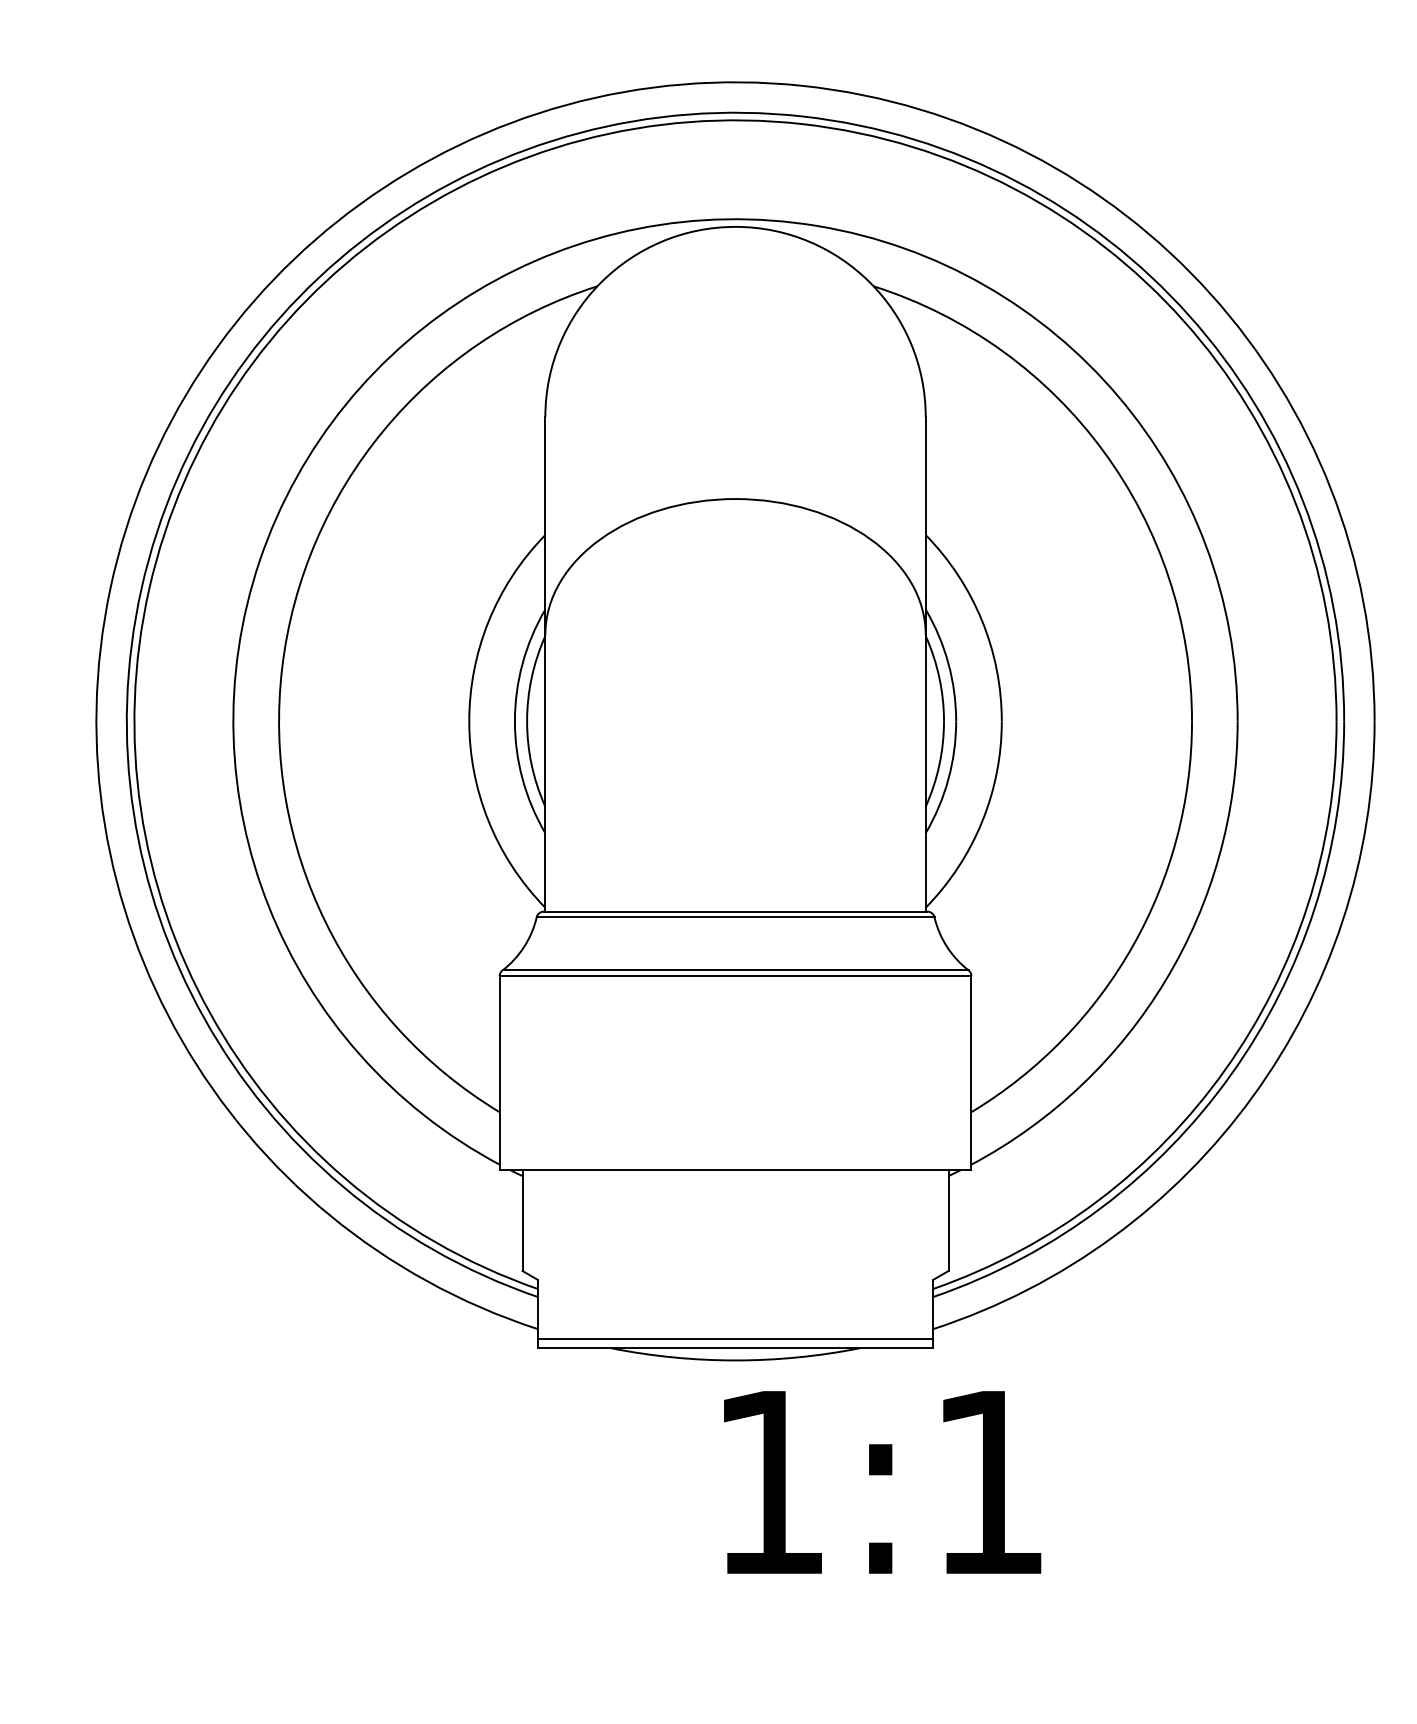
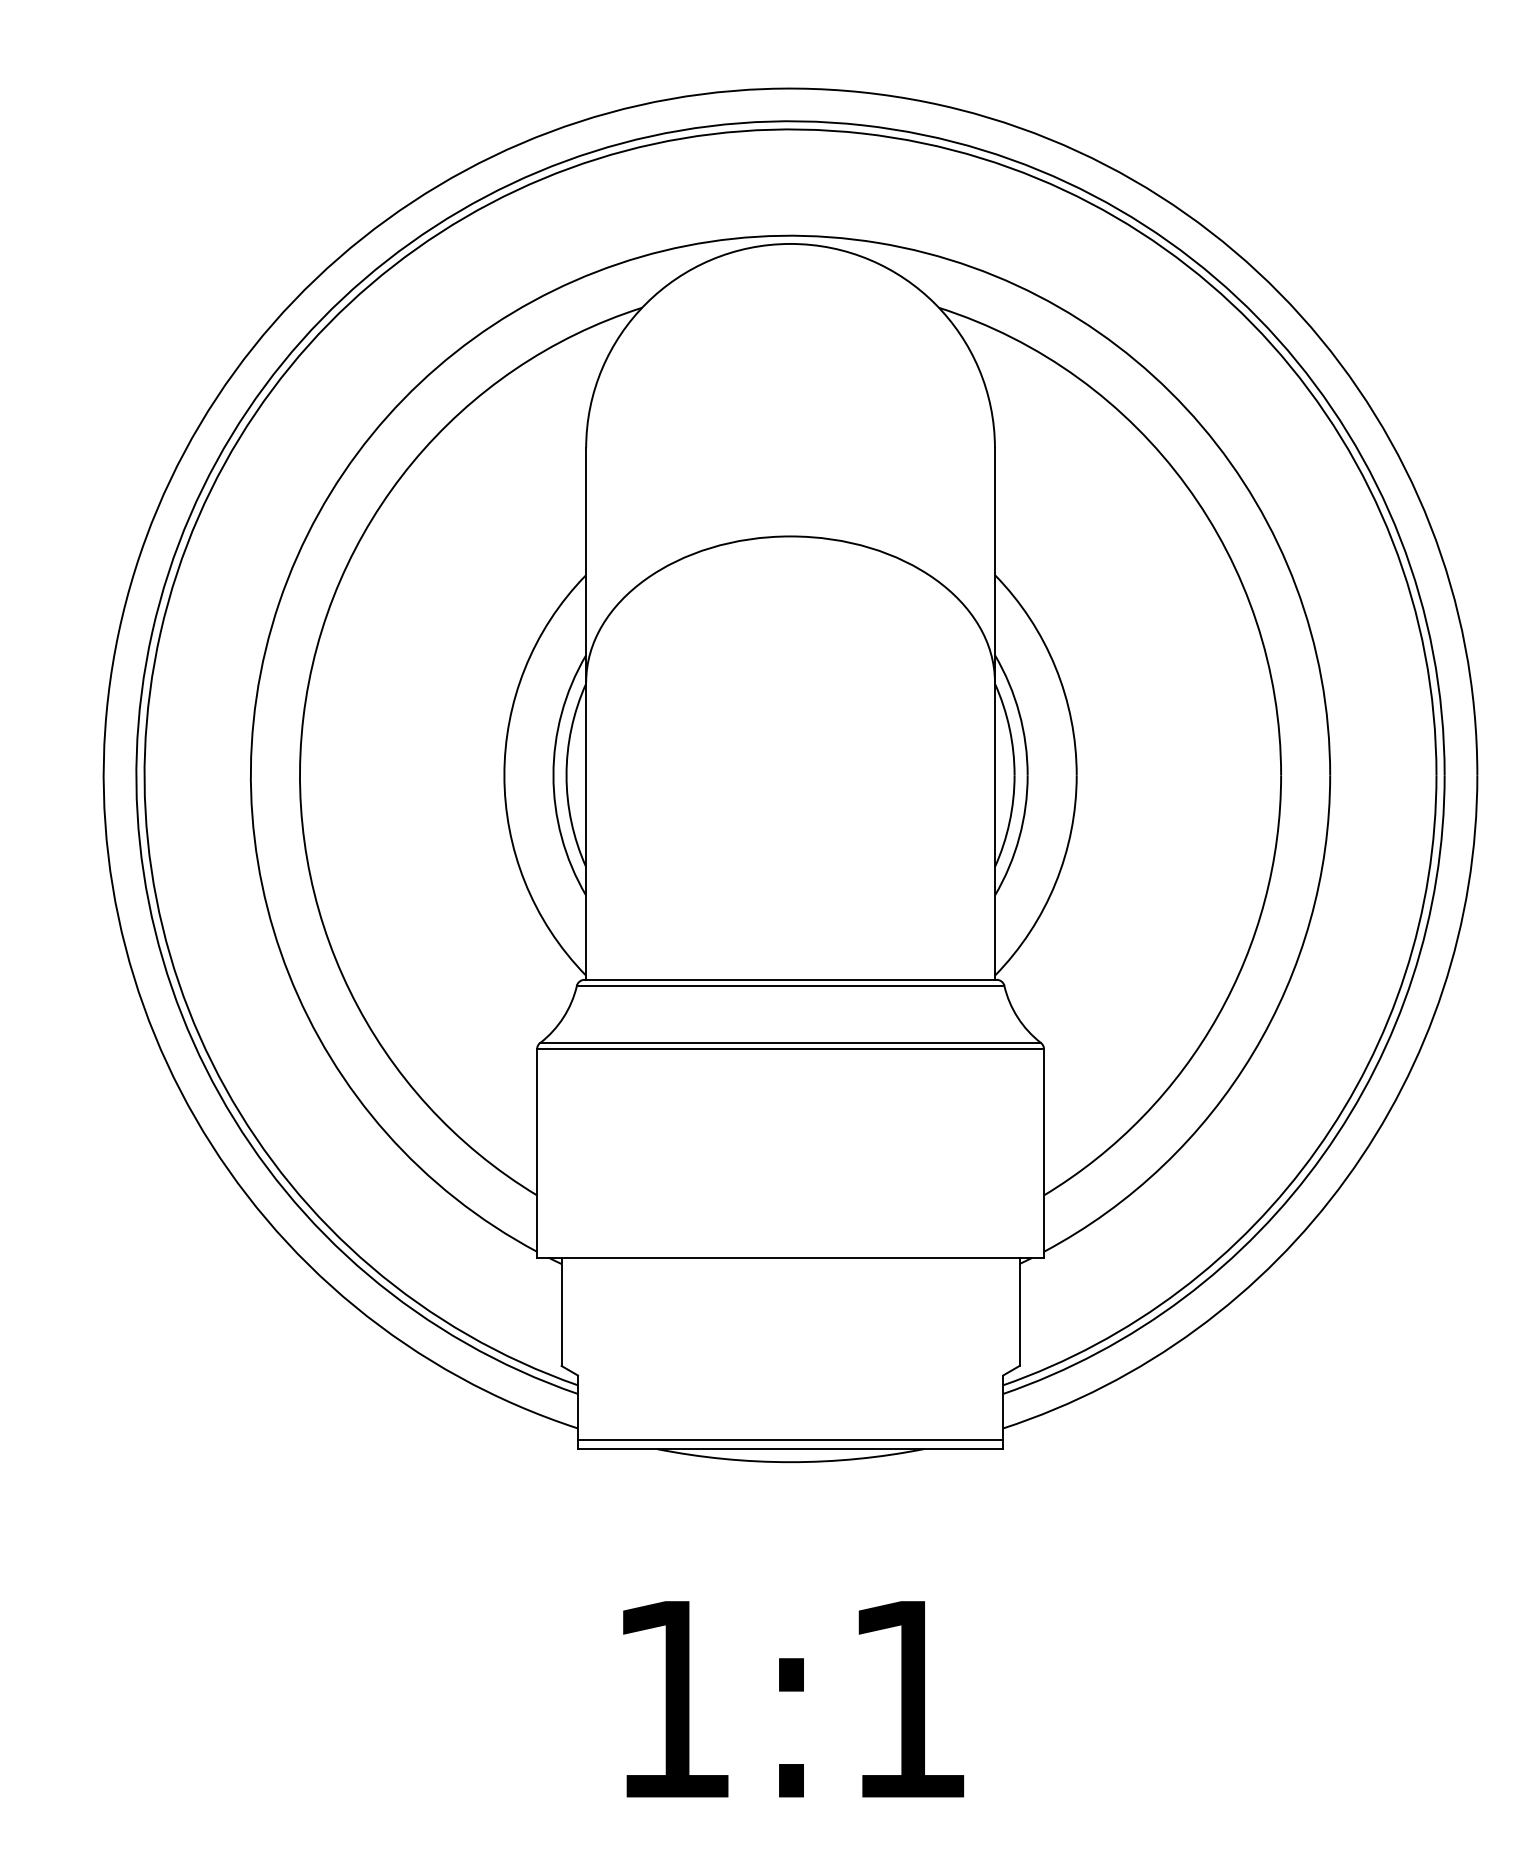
text: (882, 1482) -> (793, 1699), moved

